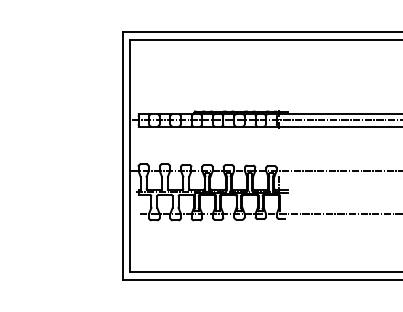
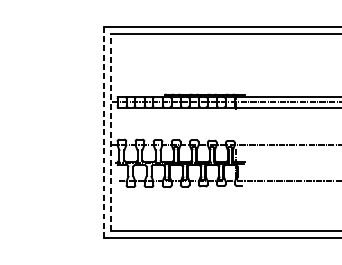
line: (122, 155) -> (103, 132), solid -> dashed
line: (130, 155) -> (110, 132), solid -> dashed

